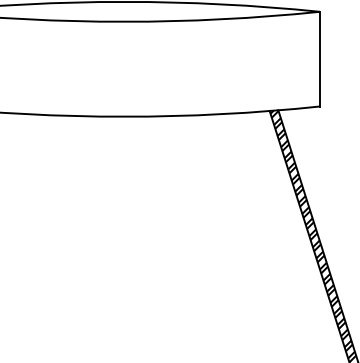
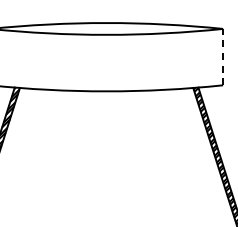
line: (320, 58) -> (223, 56), solid -> dashed

